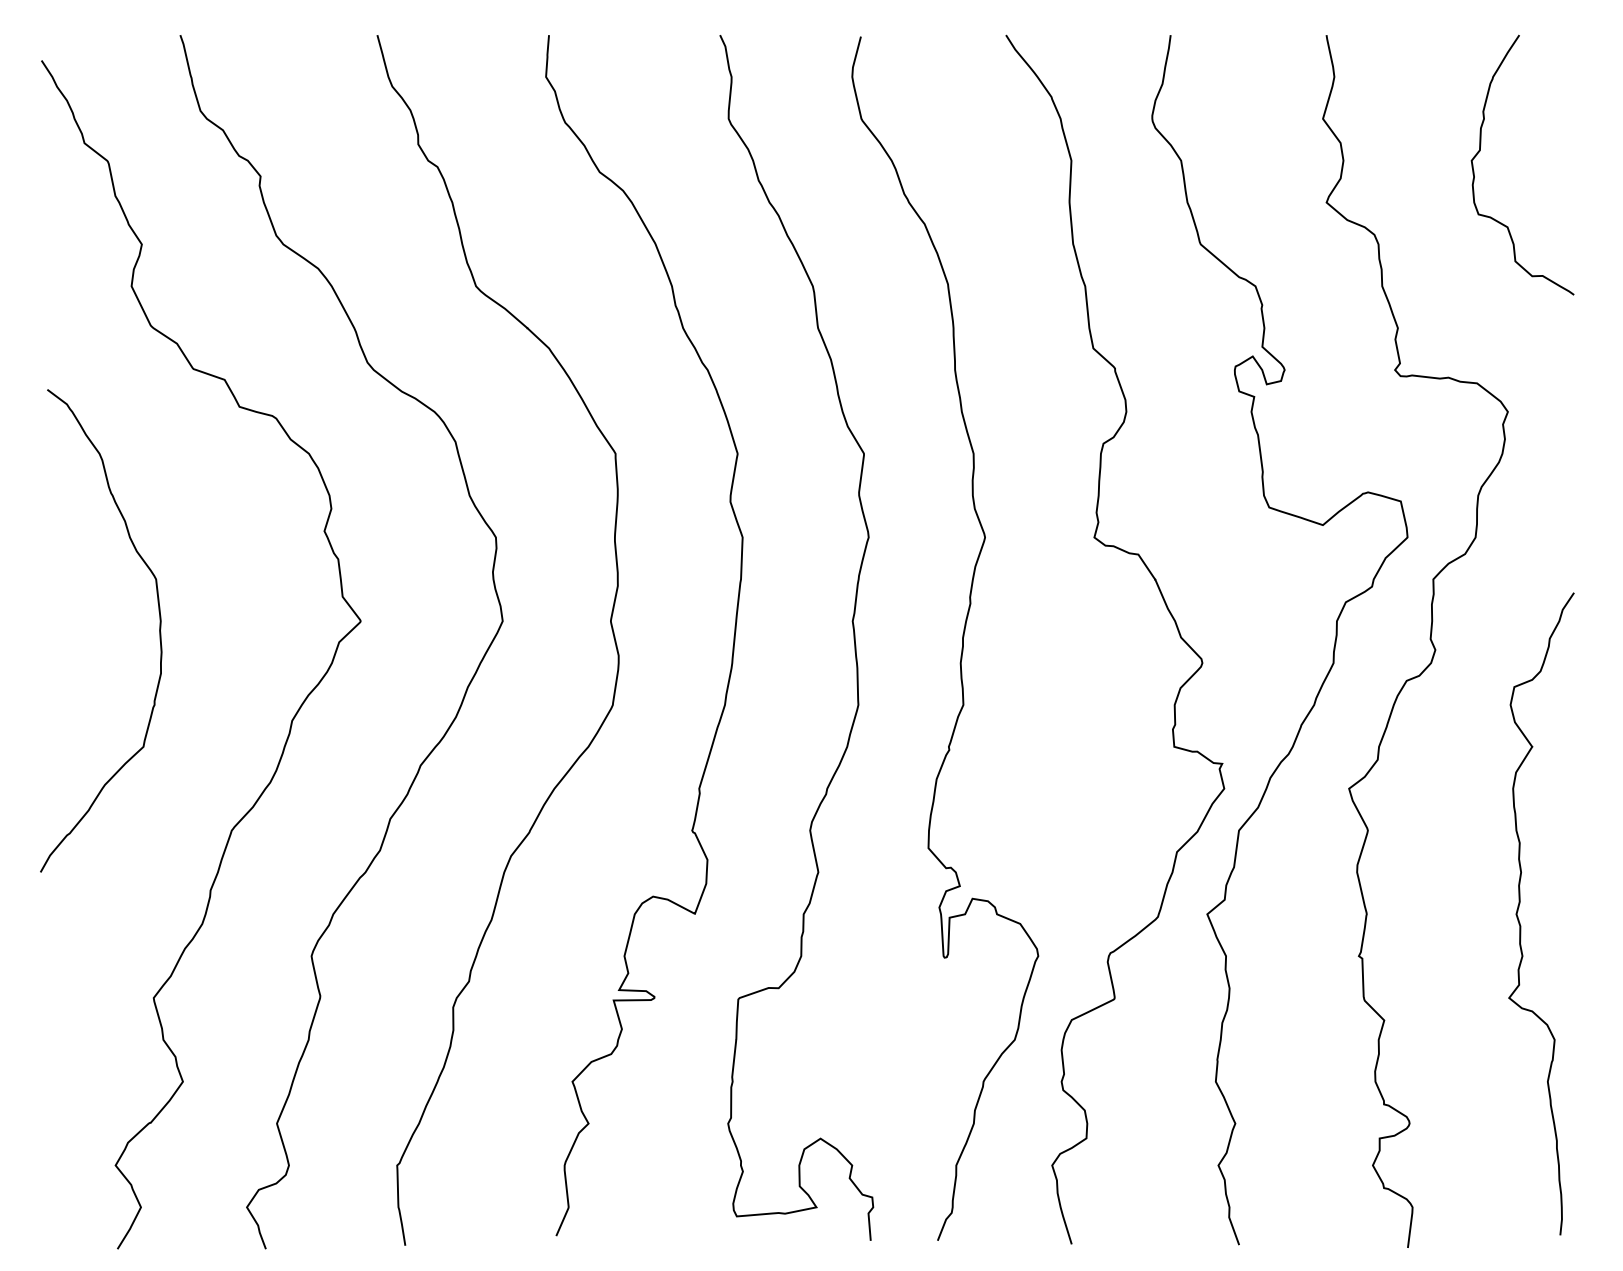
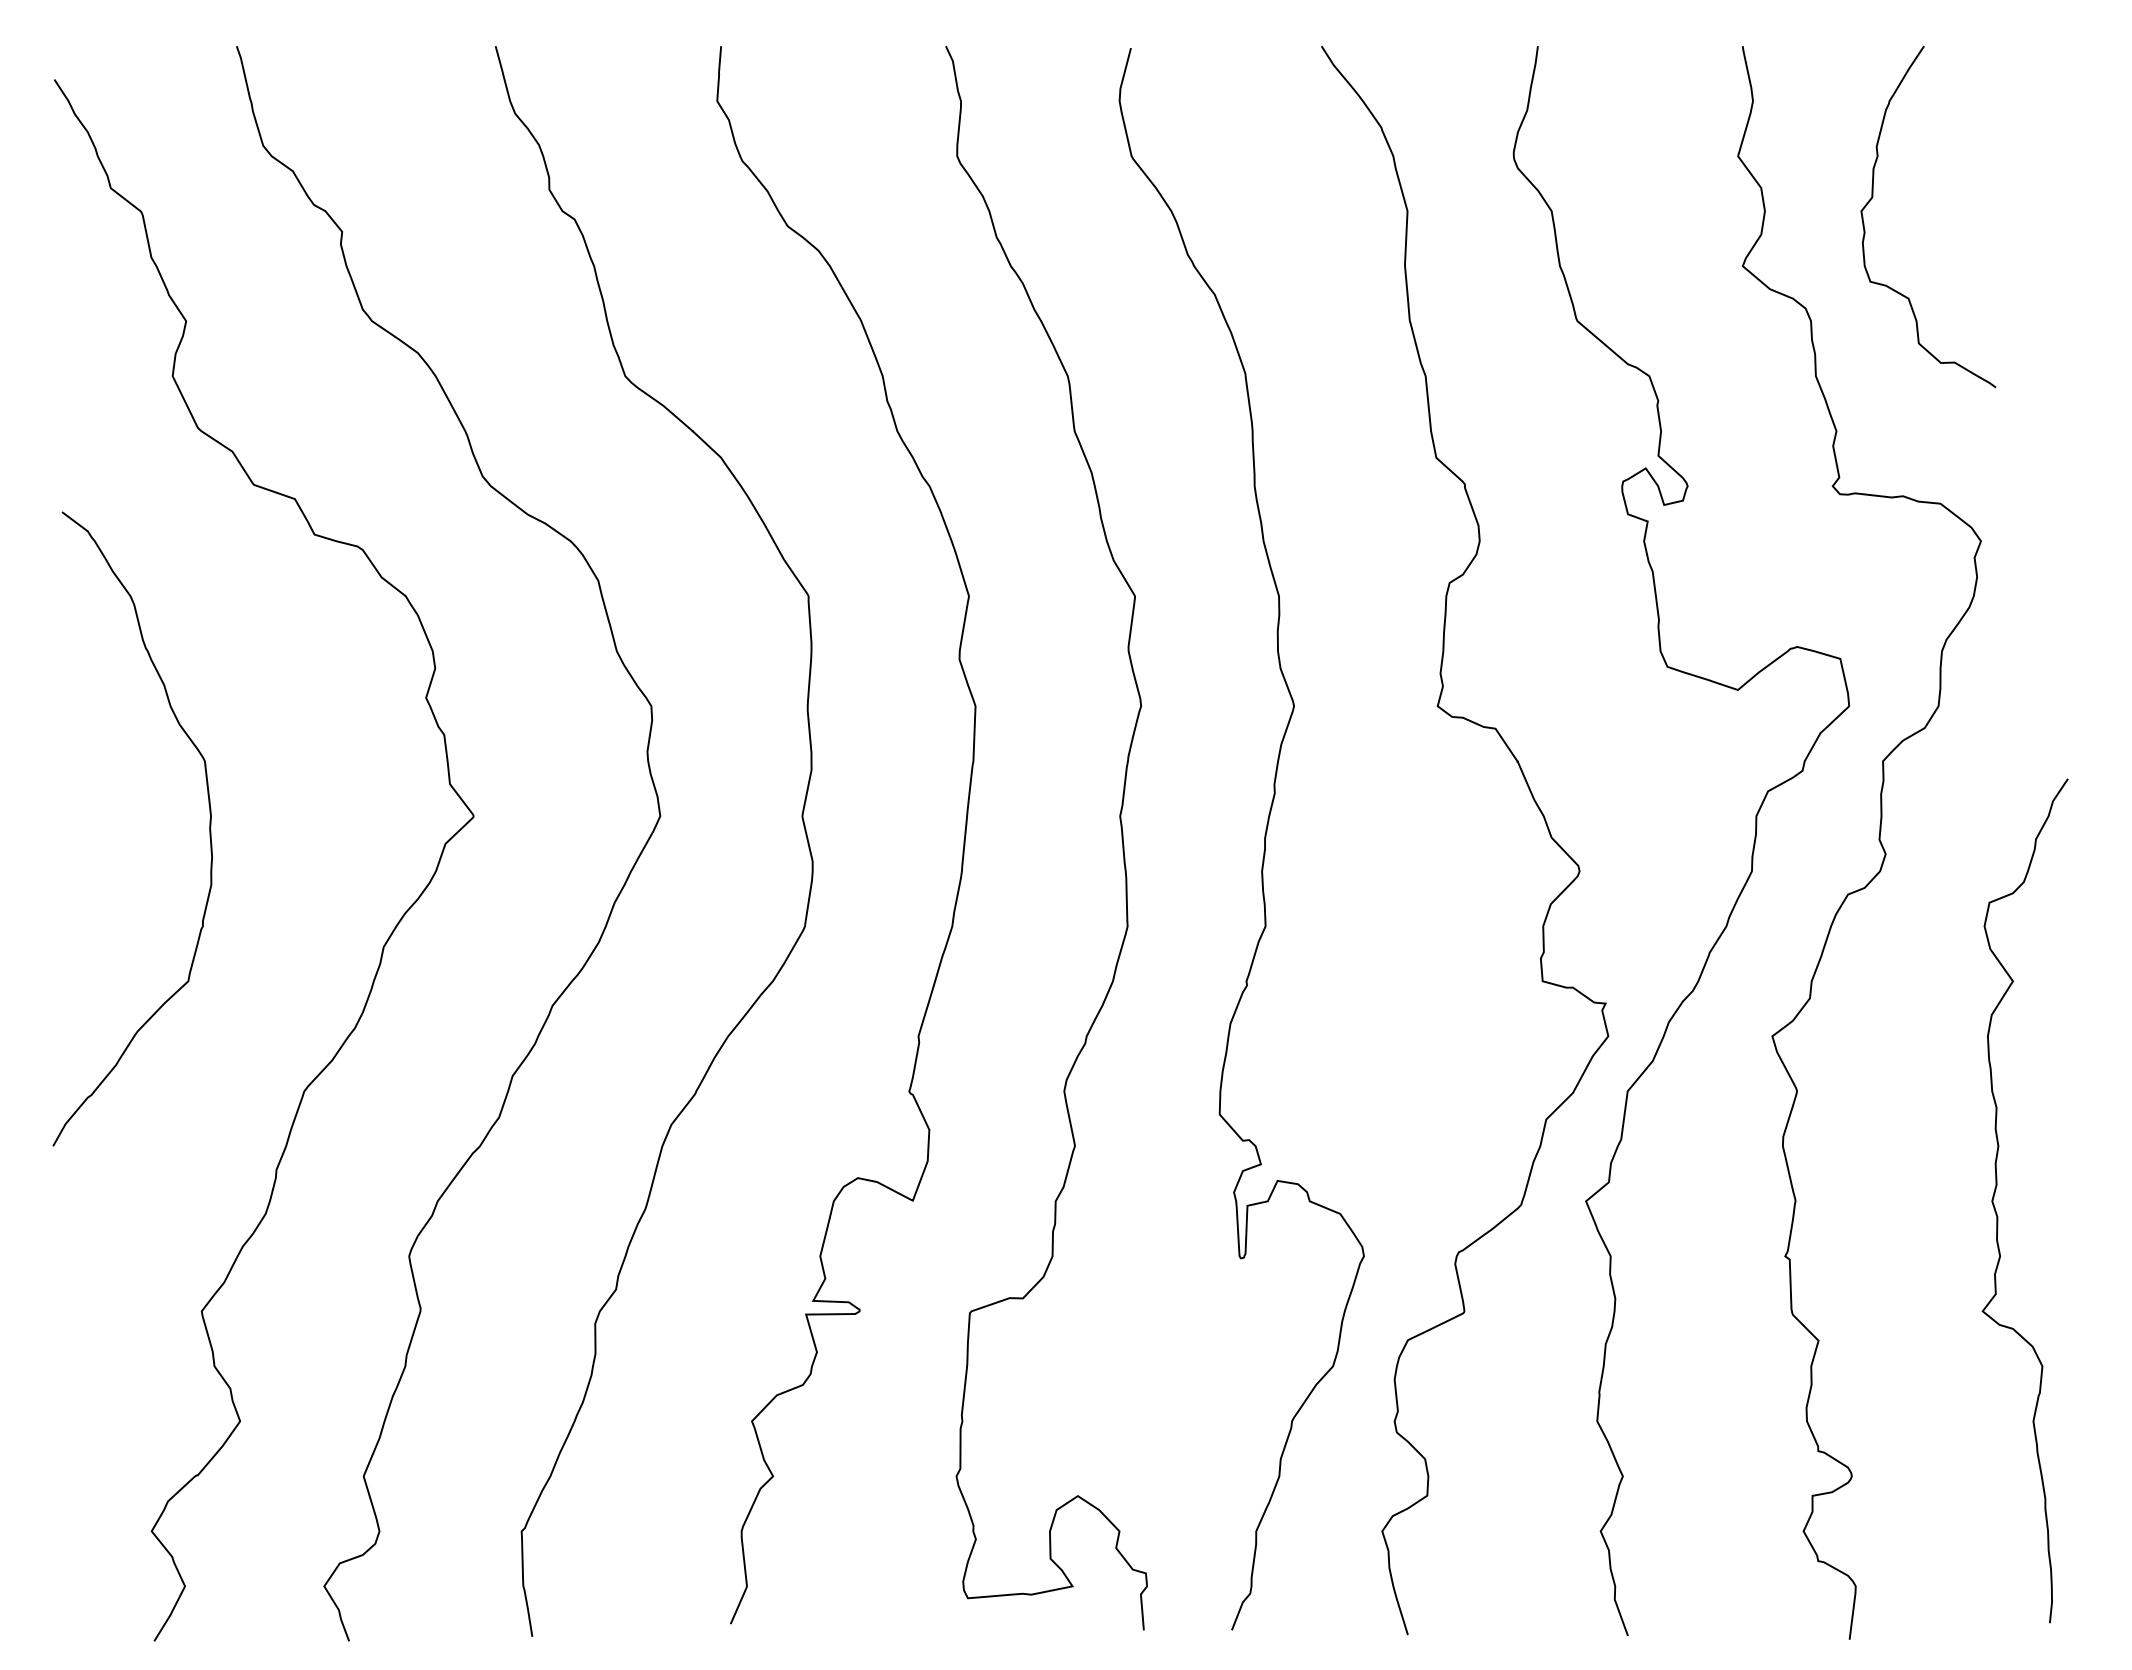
curve: (1480, 150) -> (1873, 197), moved

